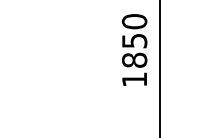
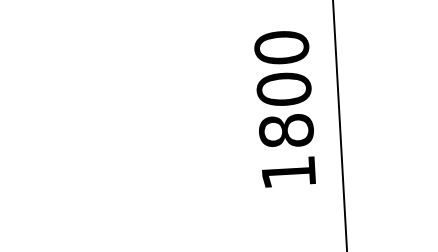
text: (134, 40) -> (283, 88), 1850 -> 1800

